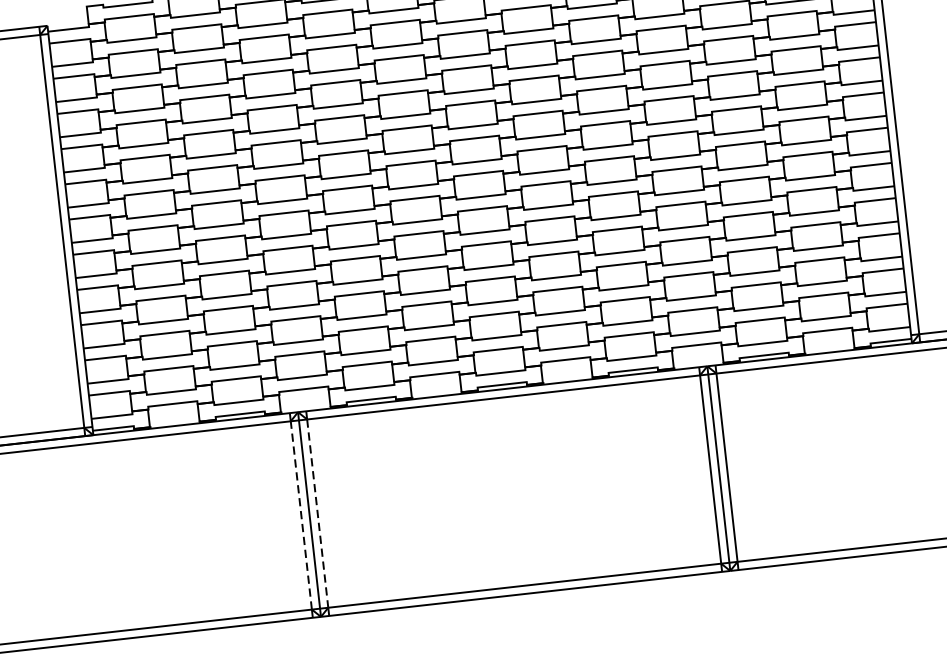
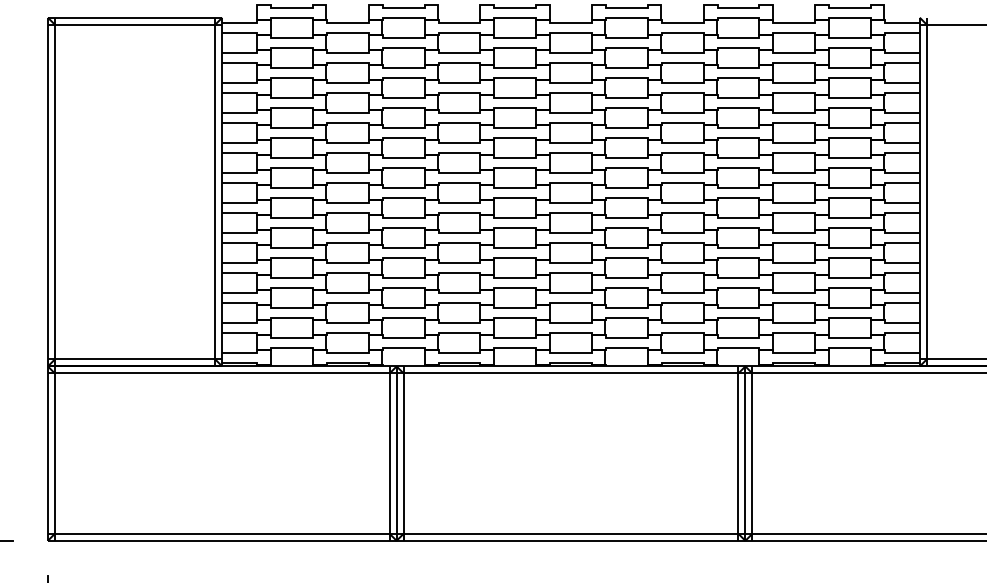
line: (317, 514) -> (403, 454), dashed -> solid
line: (301, 515) -> (389, 453), dashed -> solid

